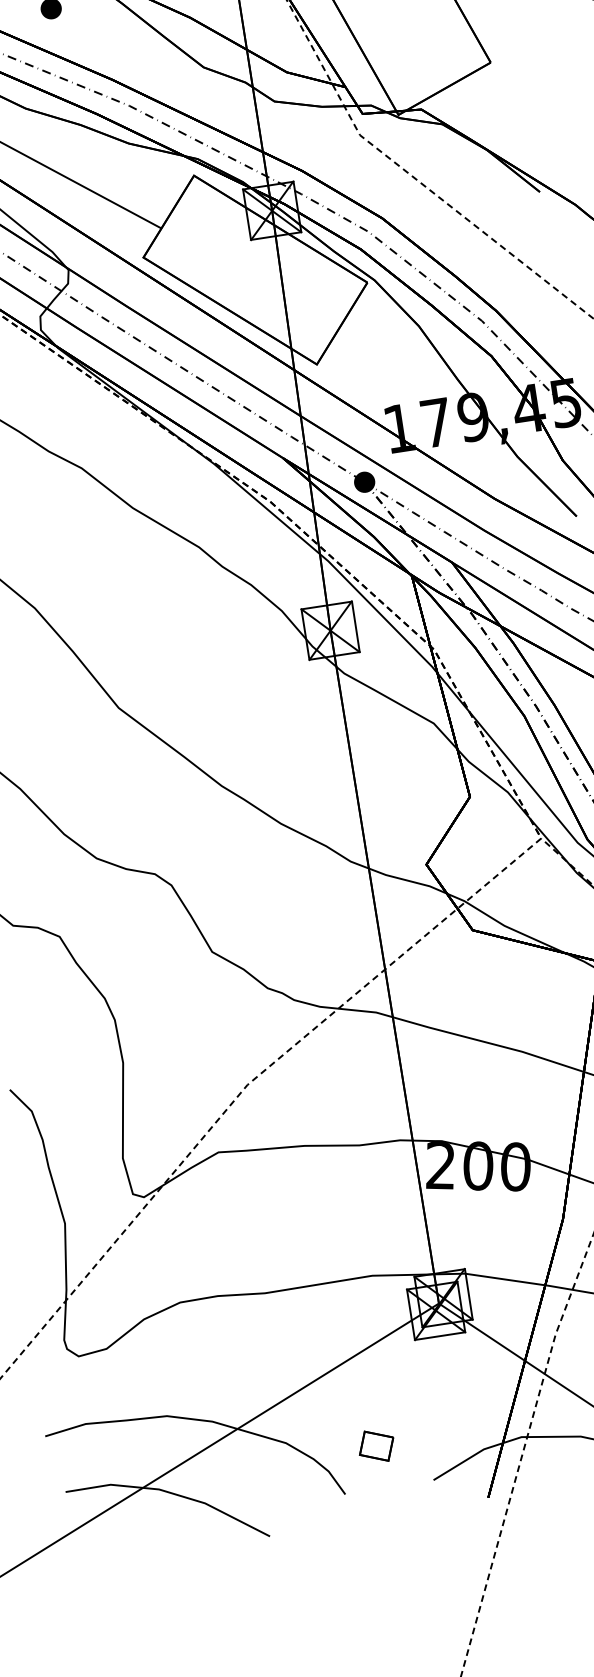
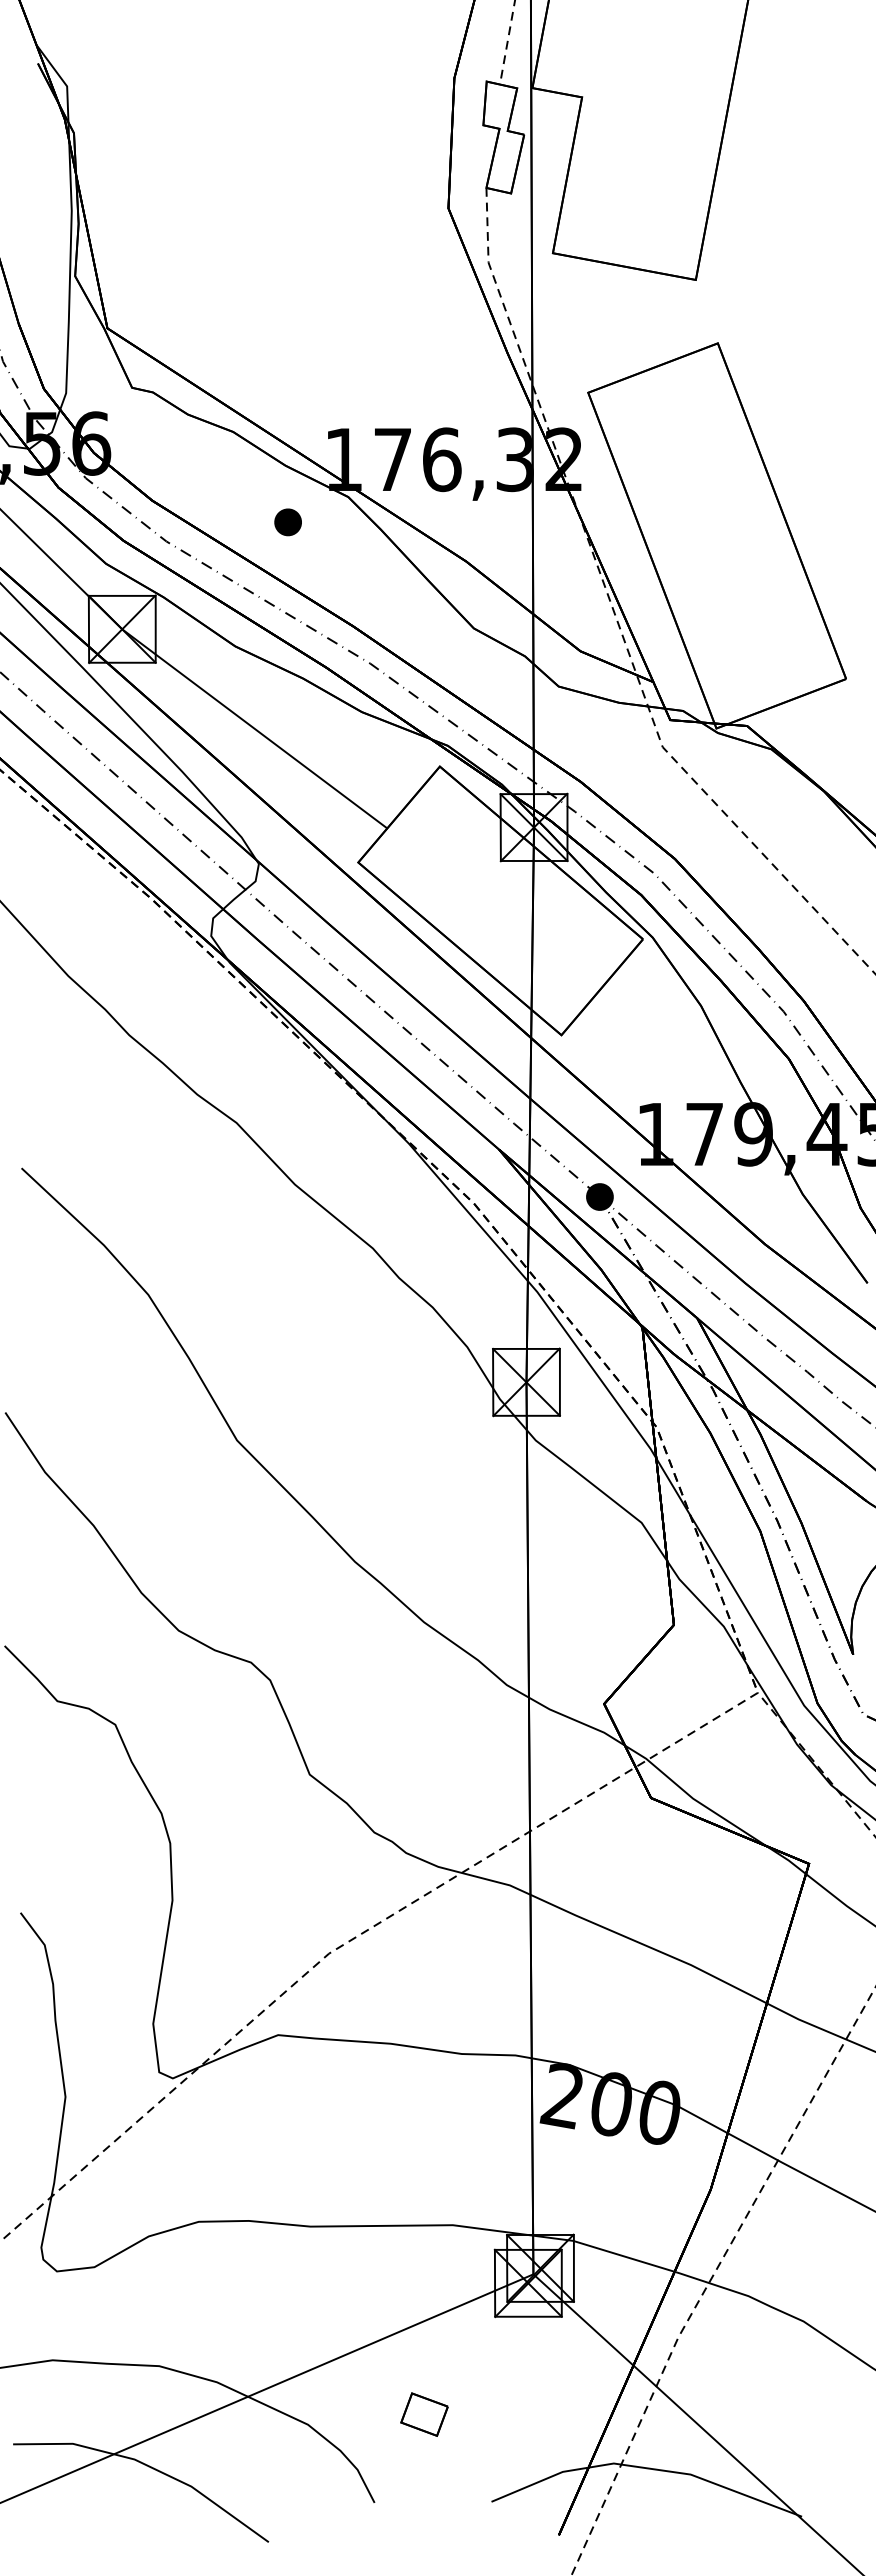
part: (376, 1446) -> (424, 2414), moved

